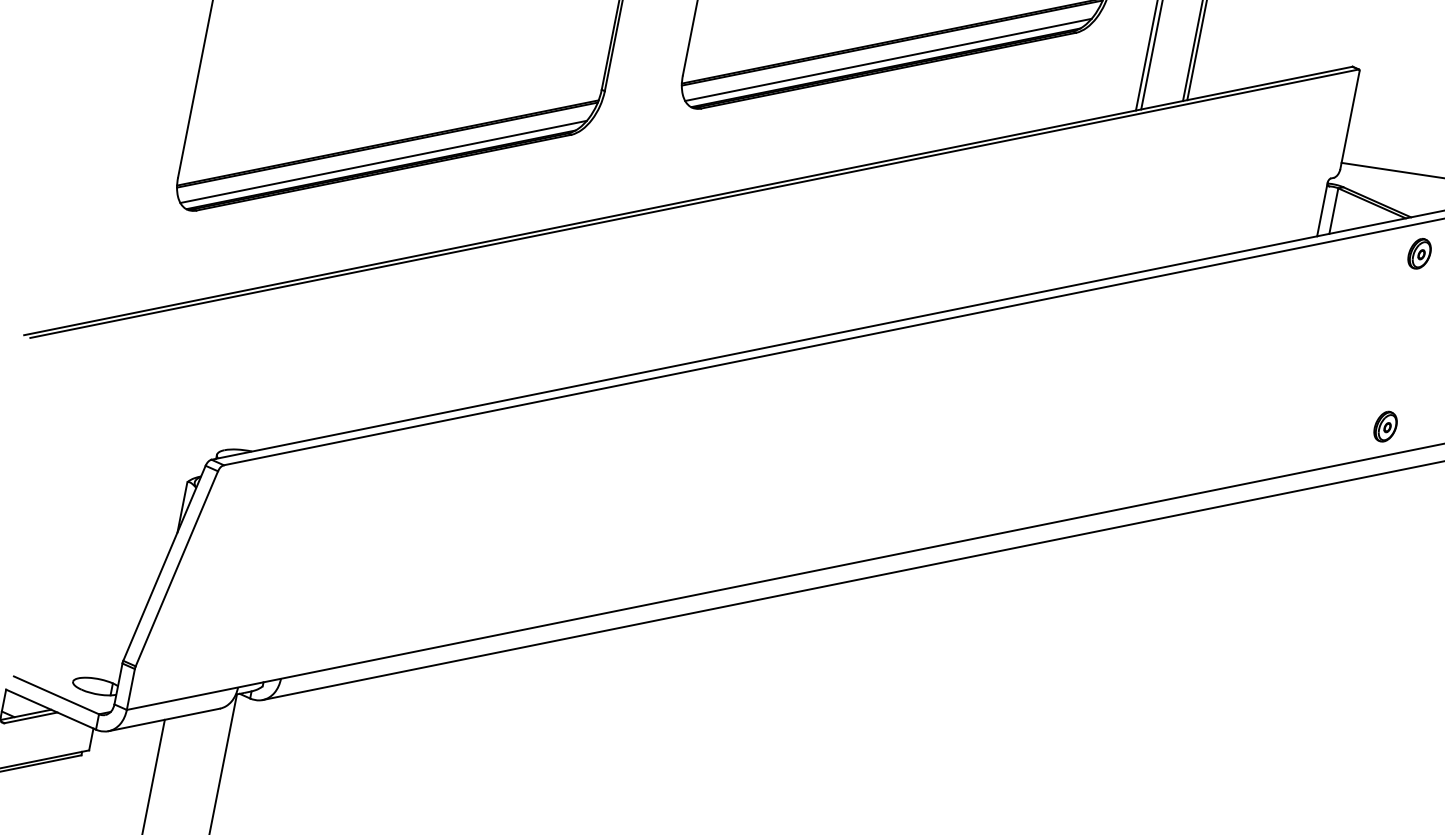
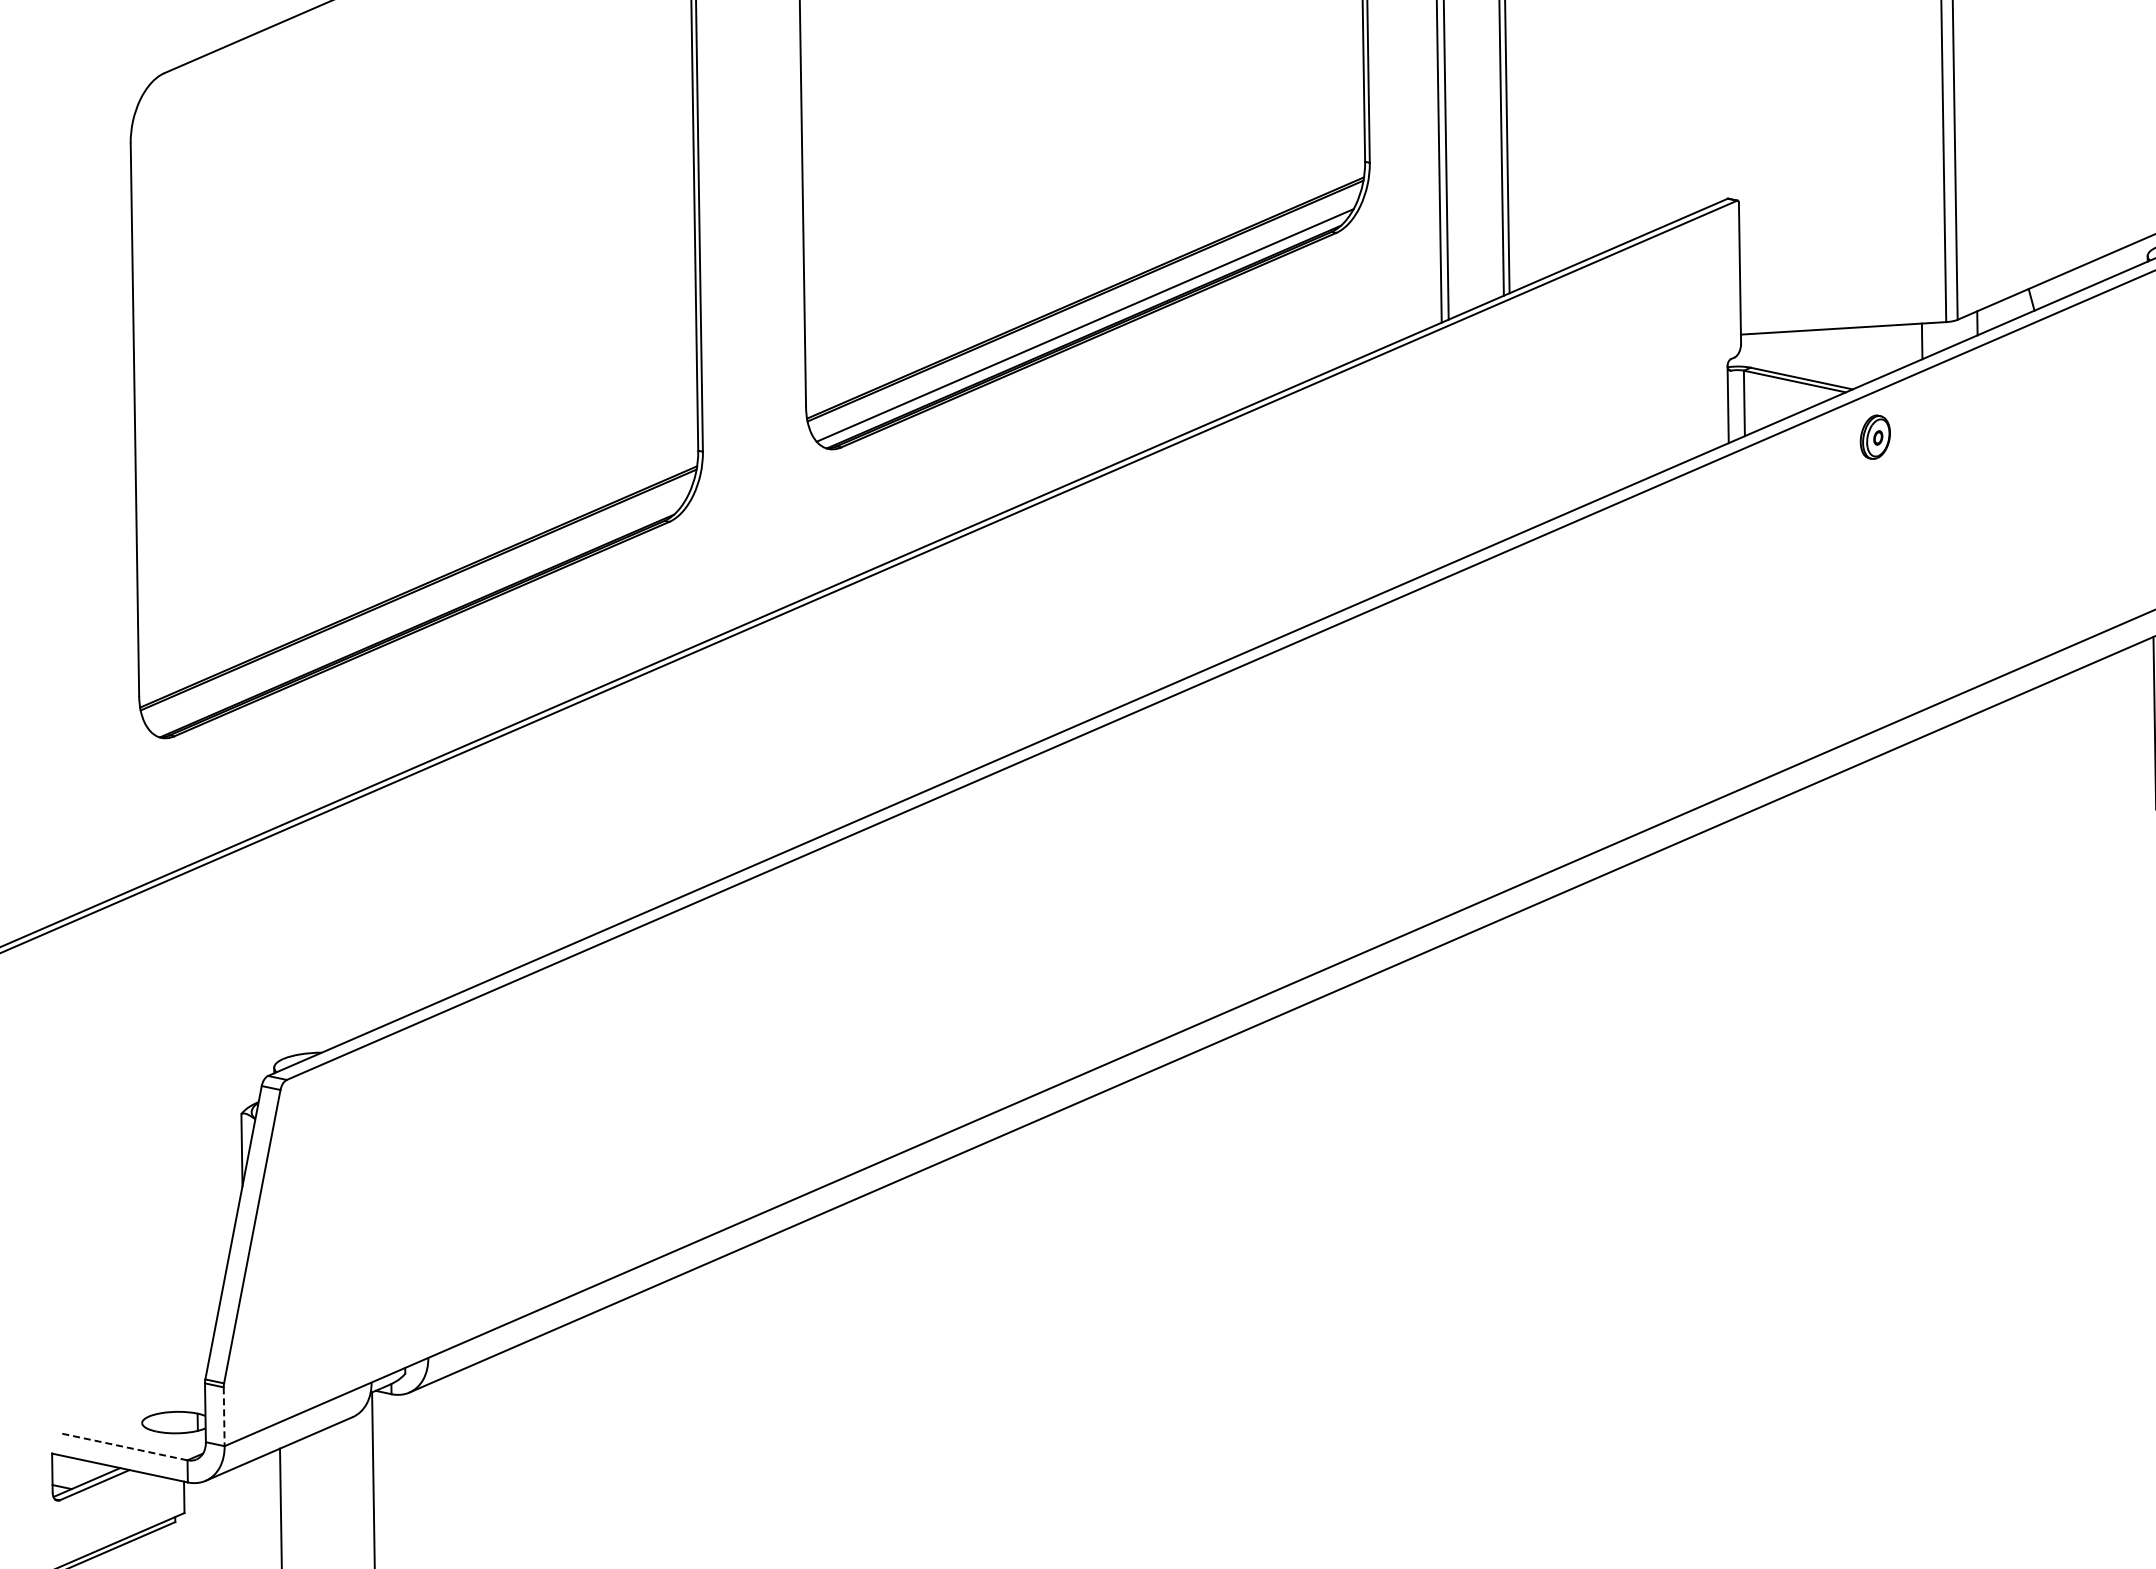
line: (383, 161) -> (417, 614), removed
part: (1385, 426) -> (1878, 685), removed
line: (130, 690) -> (224, 1417), solid -> dashed
line: (56, 695) -> (123, 1446), solid -> dashed

